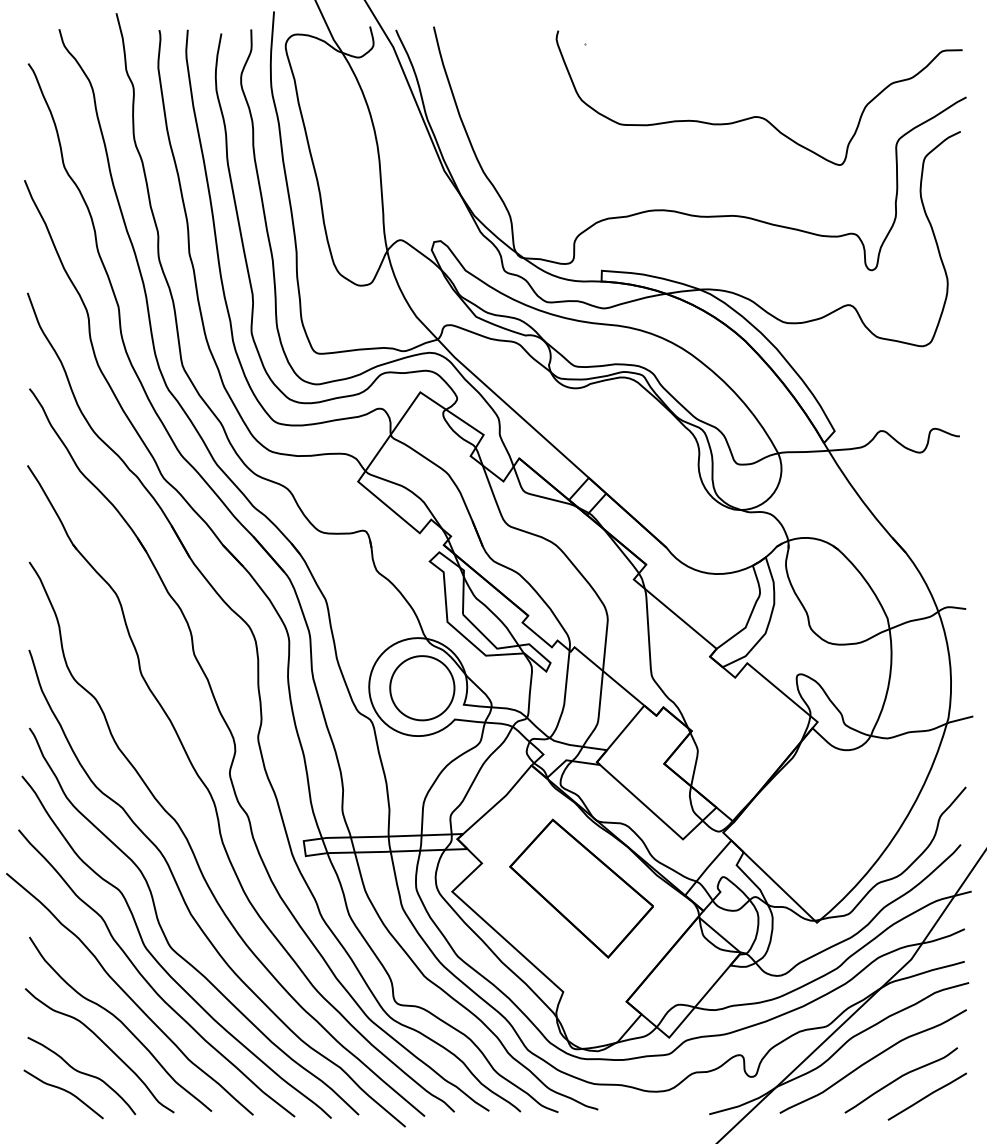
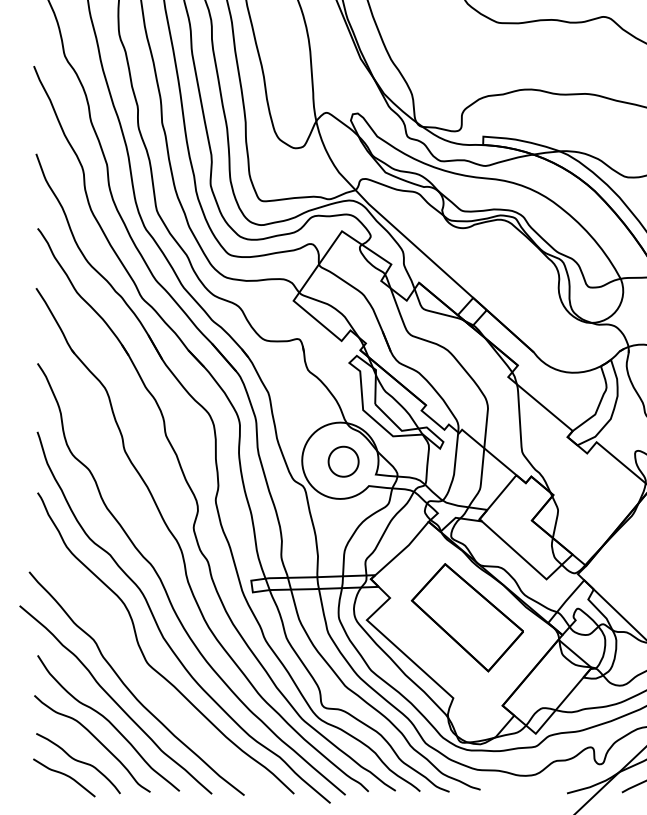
part: (422, 688) -> (343, 461), size x0.6
curve: (159, 962) -> (138, 675), removed

